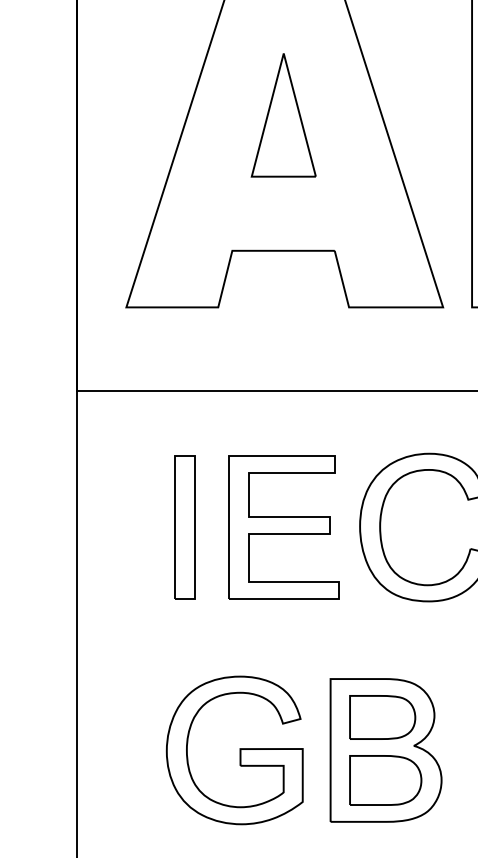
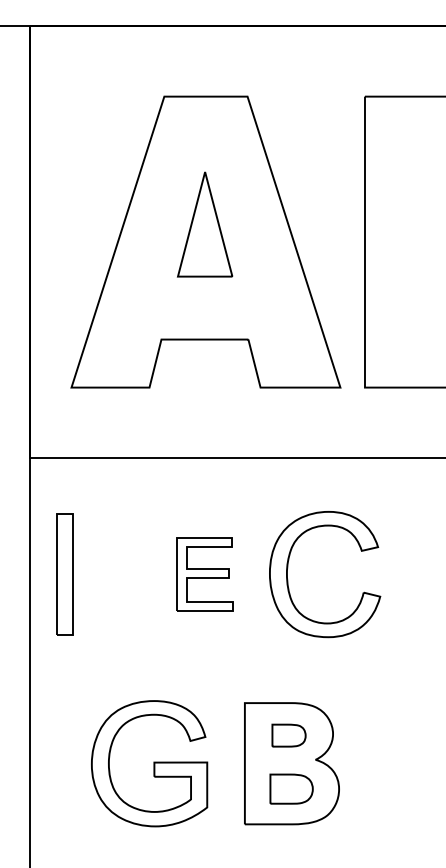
part: (184, 527) -> (64, 574), moved
part: (284, 527) -> (205, 574), size x0.6
part: (381, 717) -> (288, 735), size x0.6
part: (234, 750) -> (149, 763), moved
part: (385, 779) -> (291, 788), size x0.7

